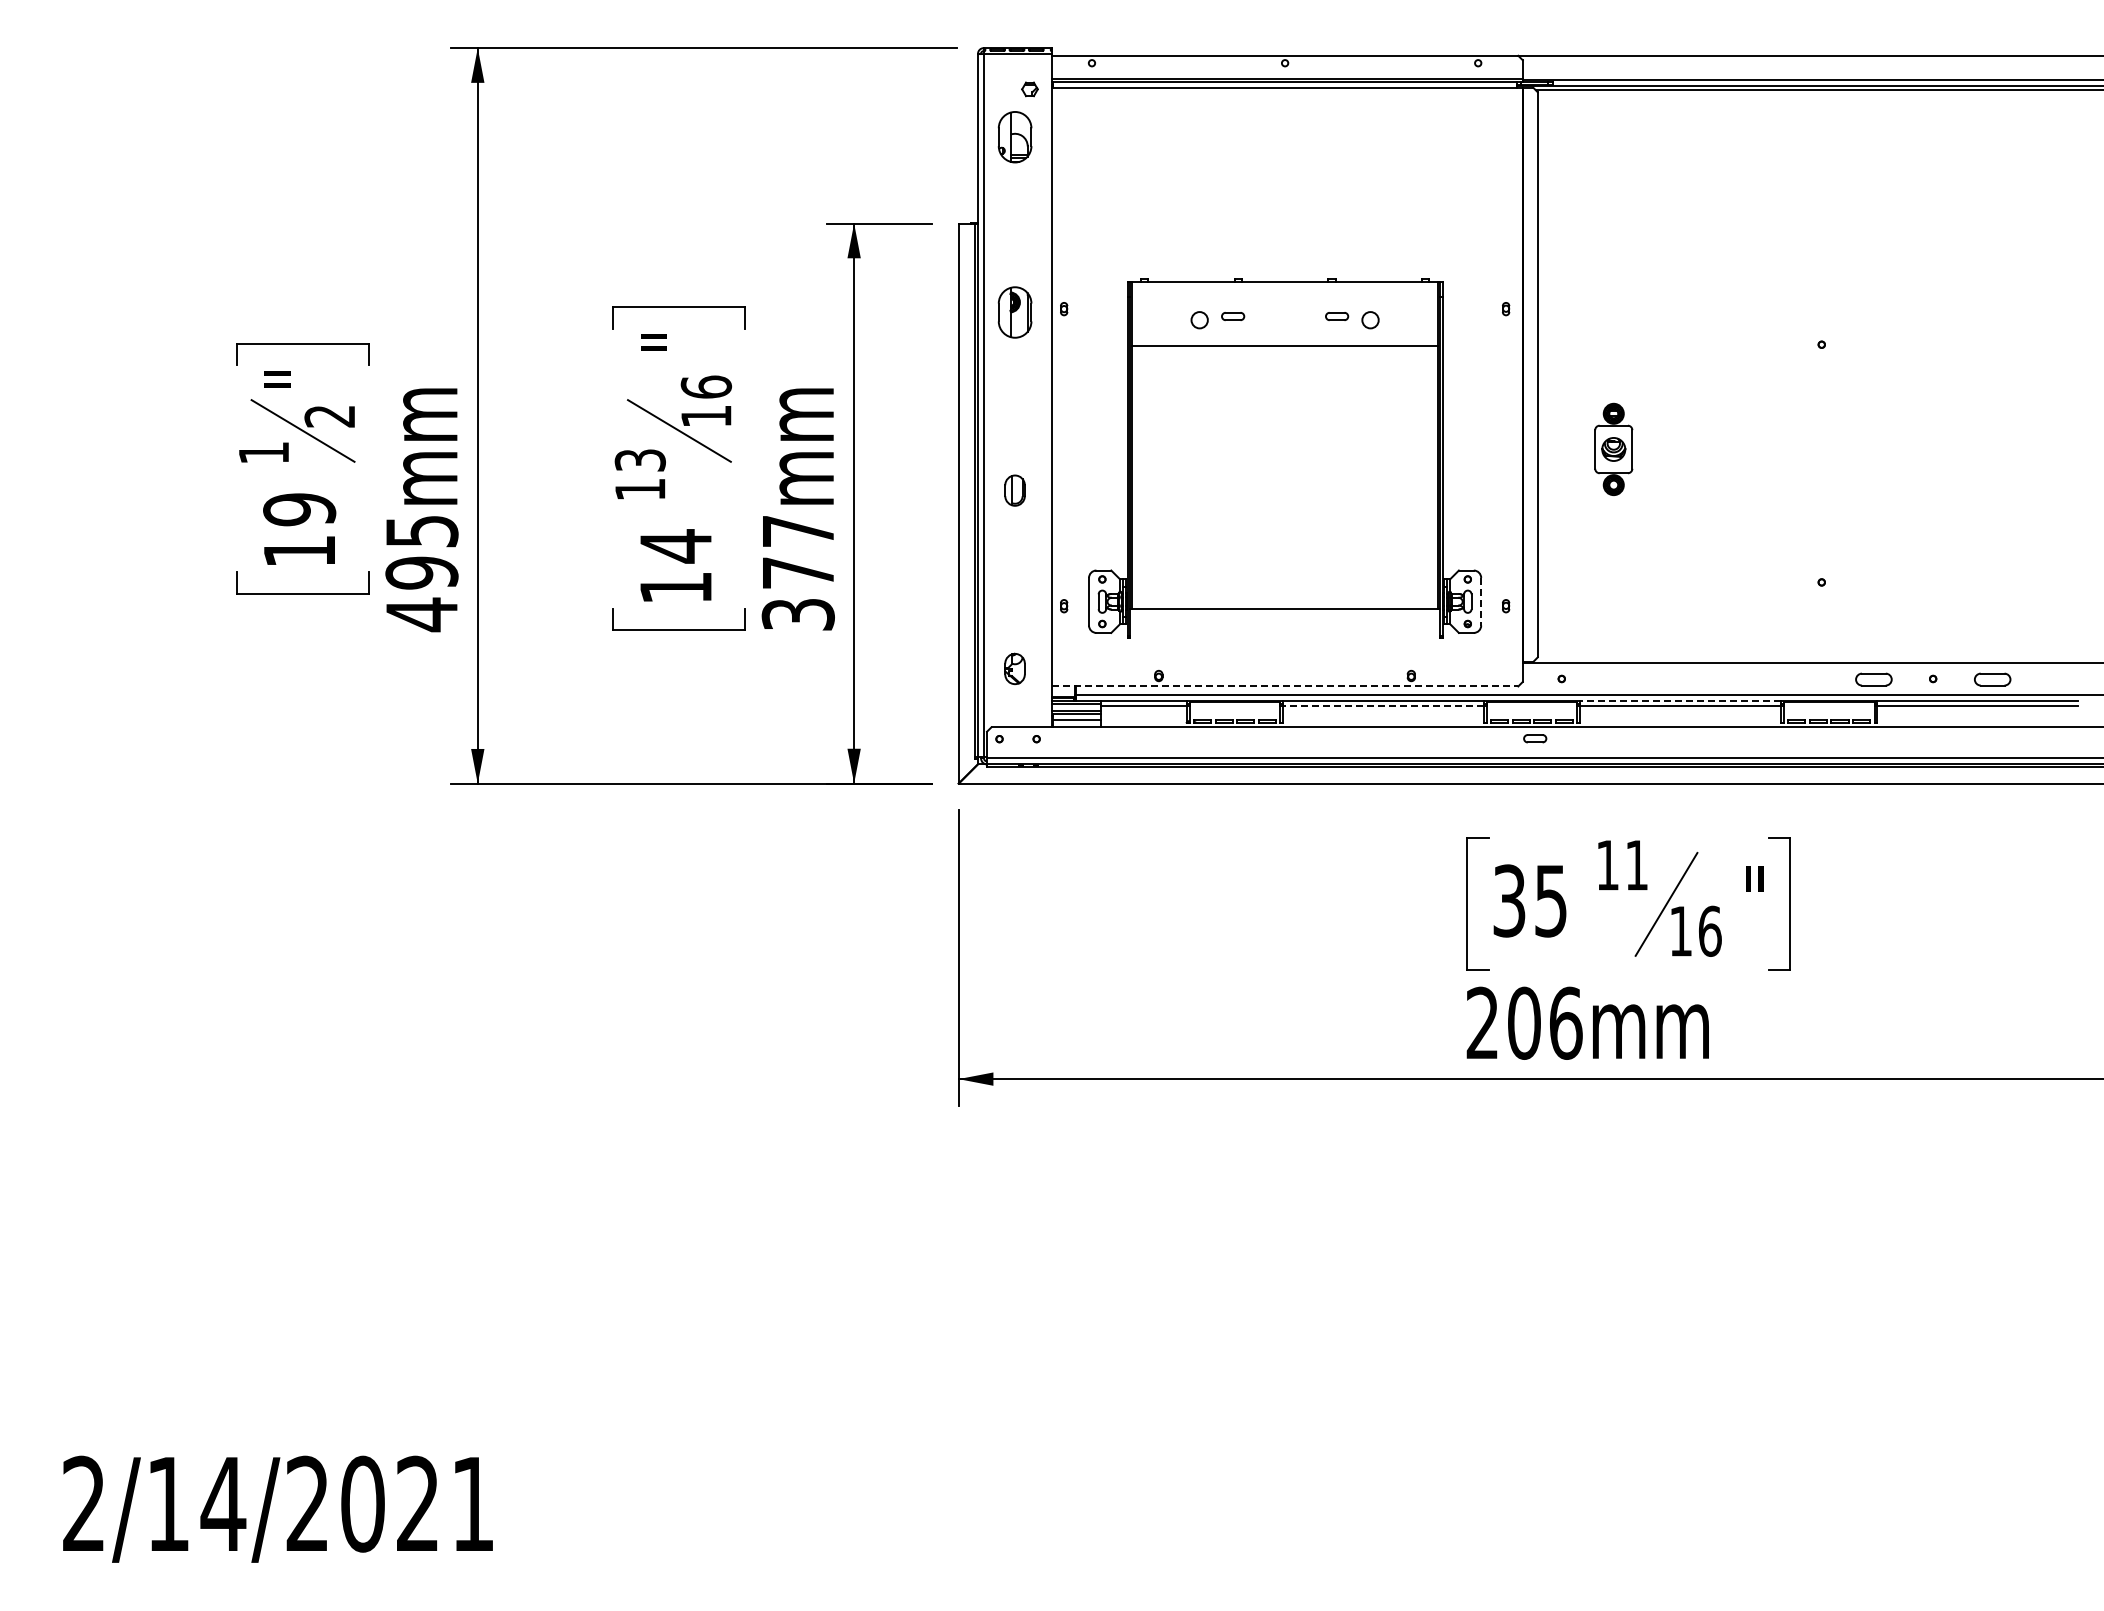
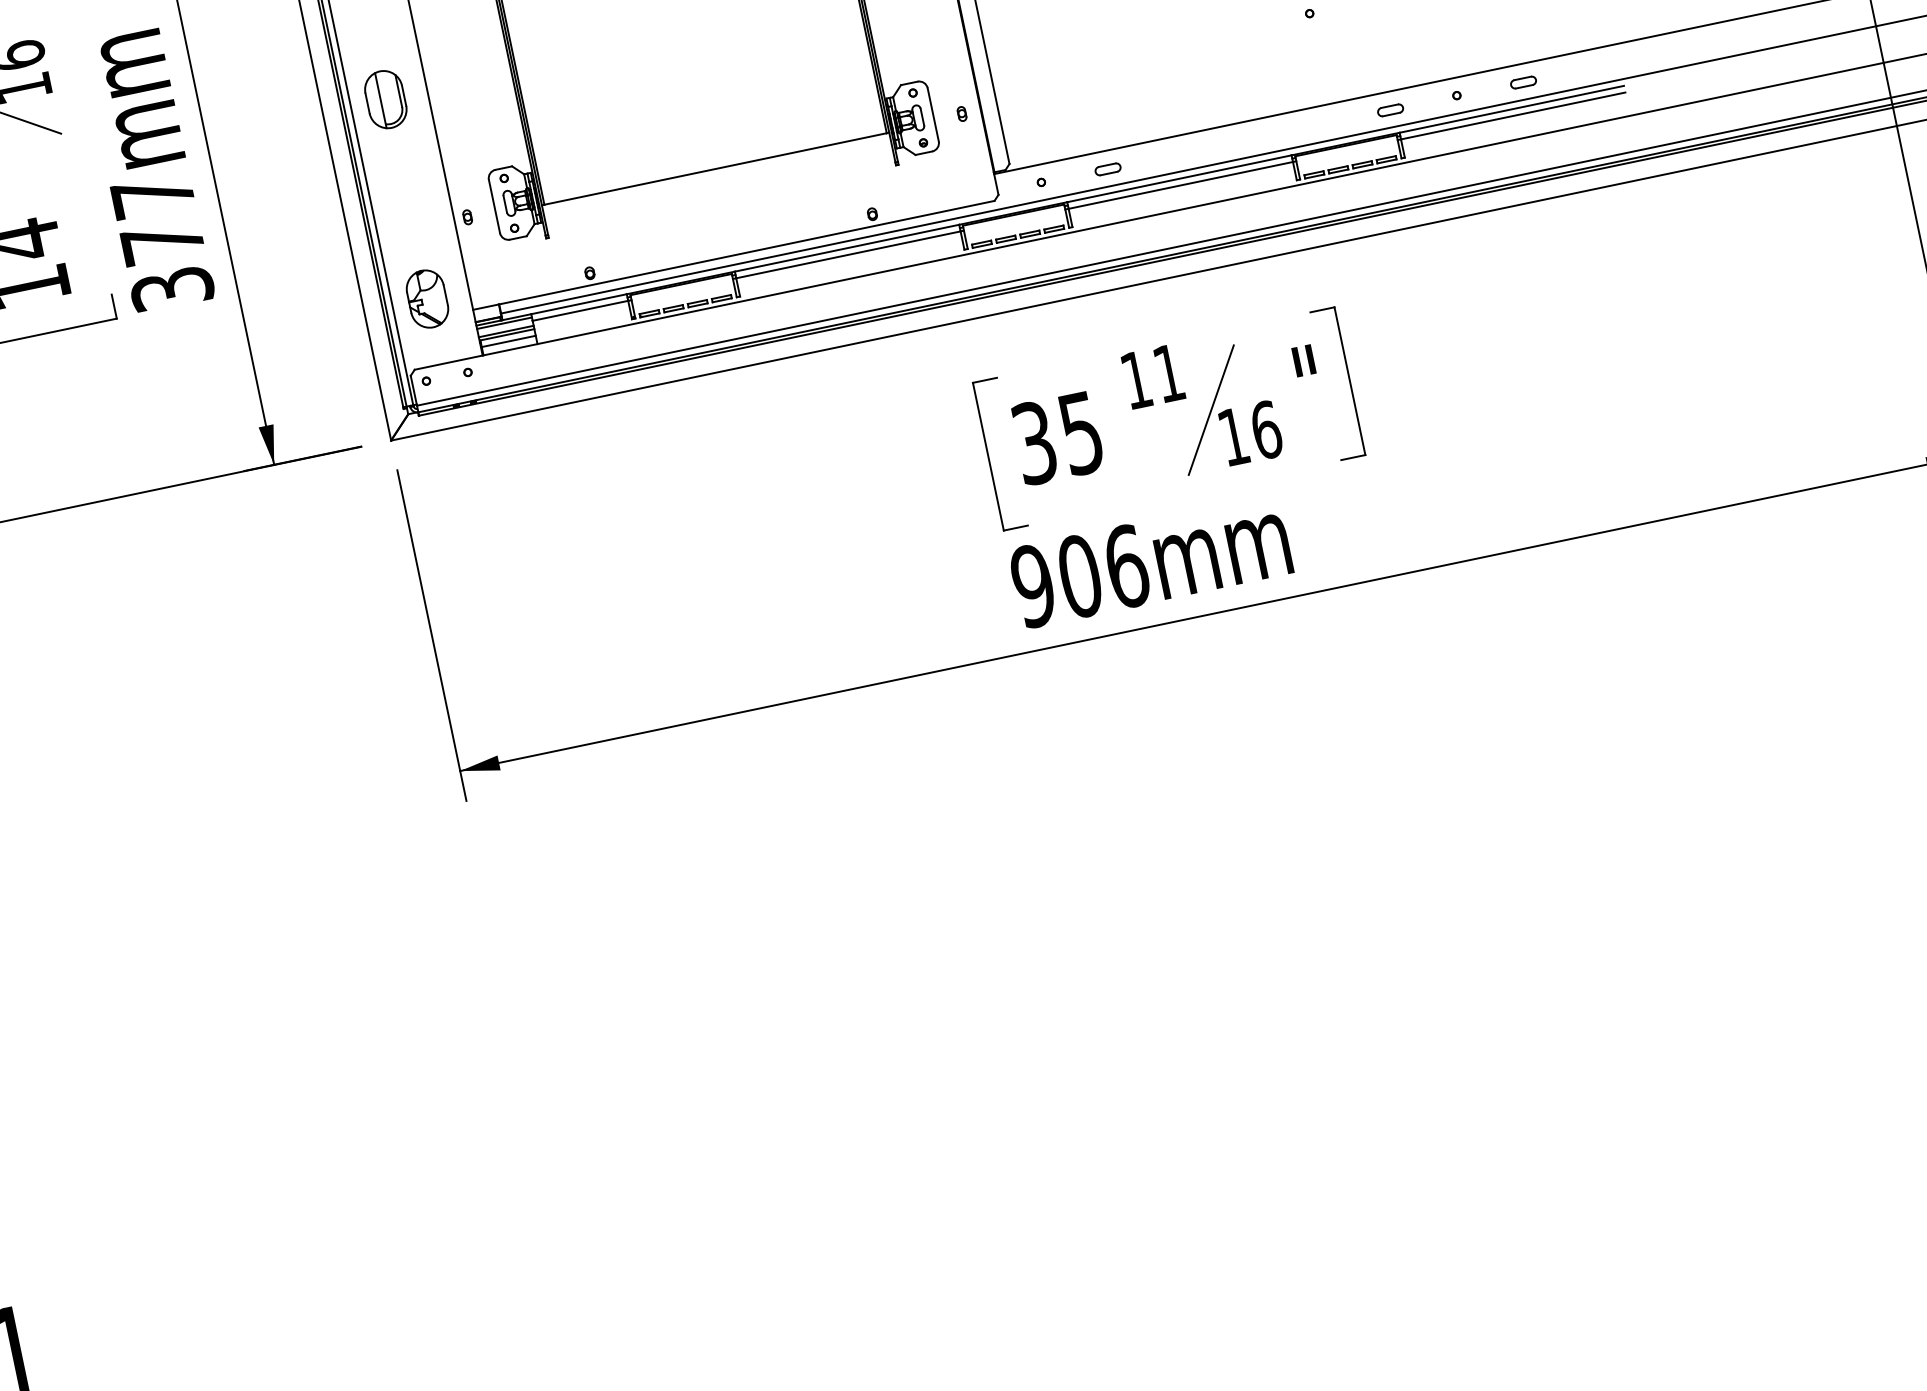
part: (1014, 490) -> (385, 99), size x1.67
line: (1481, 601) -> (933, 114), dashed -> solid
part: (1014, 668) -> (426, 298), size x1.67
part: (1873, 679) -> (1390, 110), size x0.62
part: (1992, 679) -> (1523, 82), size x0.62
line: (1285, 686) -> (734, 255), dashed -> solid
line: (1680, 700) -> (1179, 178), dashed -> solid
line: (1383, 706) -> (848, 254), dashed -> solid
part: (1535, 738) -> (1108, 169), moved
text: (1482, 1022) -> (1033, 585), 206mm -> 906mm

